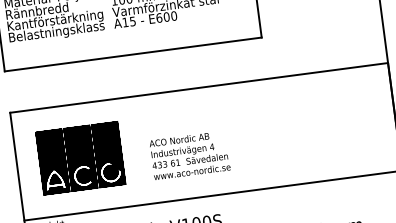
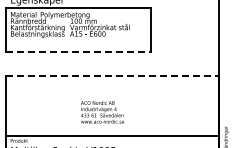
line: (135, 54) -> (79, 52), solid -> dashed
line: (198, 87) -> (112, 75), solid -> dashed
part: (80, 157) -> (41, 105), removed

